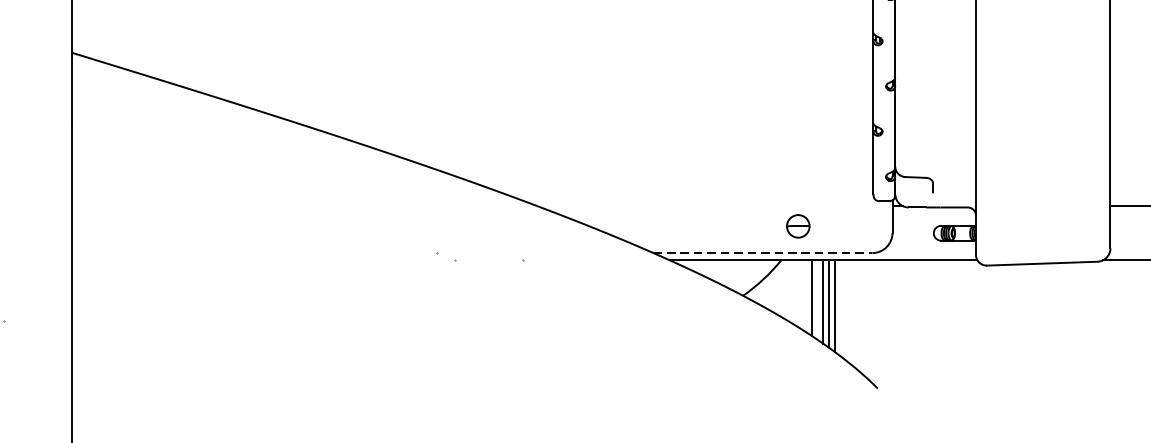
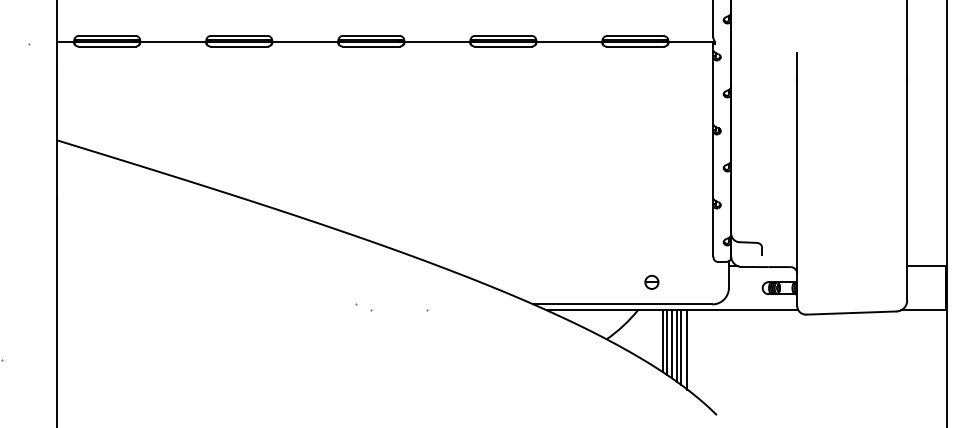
part: (797, 225) -> (651, 281), size x0.71
line: (763, 253) -> (623, 304), dashed -> solid
line: (817, 299) -> (667, 342), added
line: (841, 308) -> (687, 349), added

